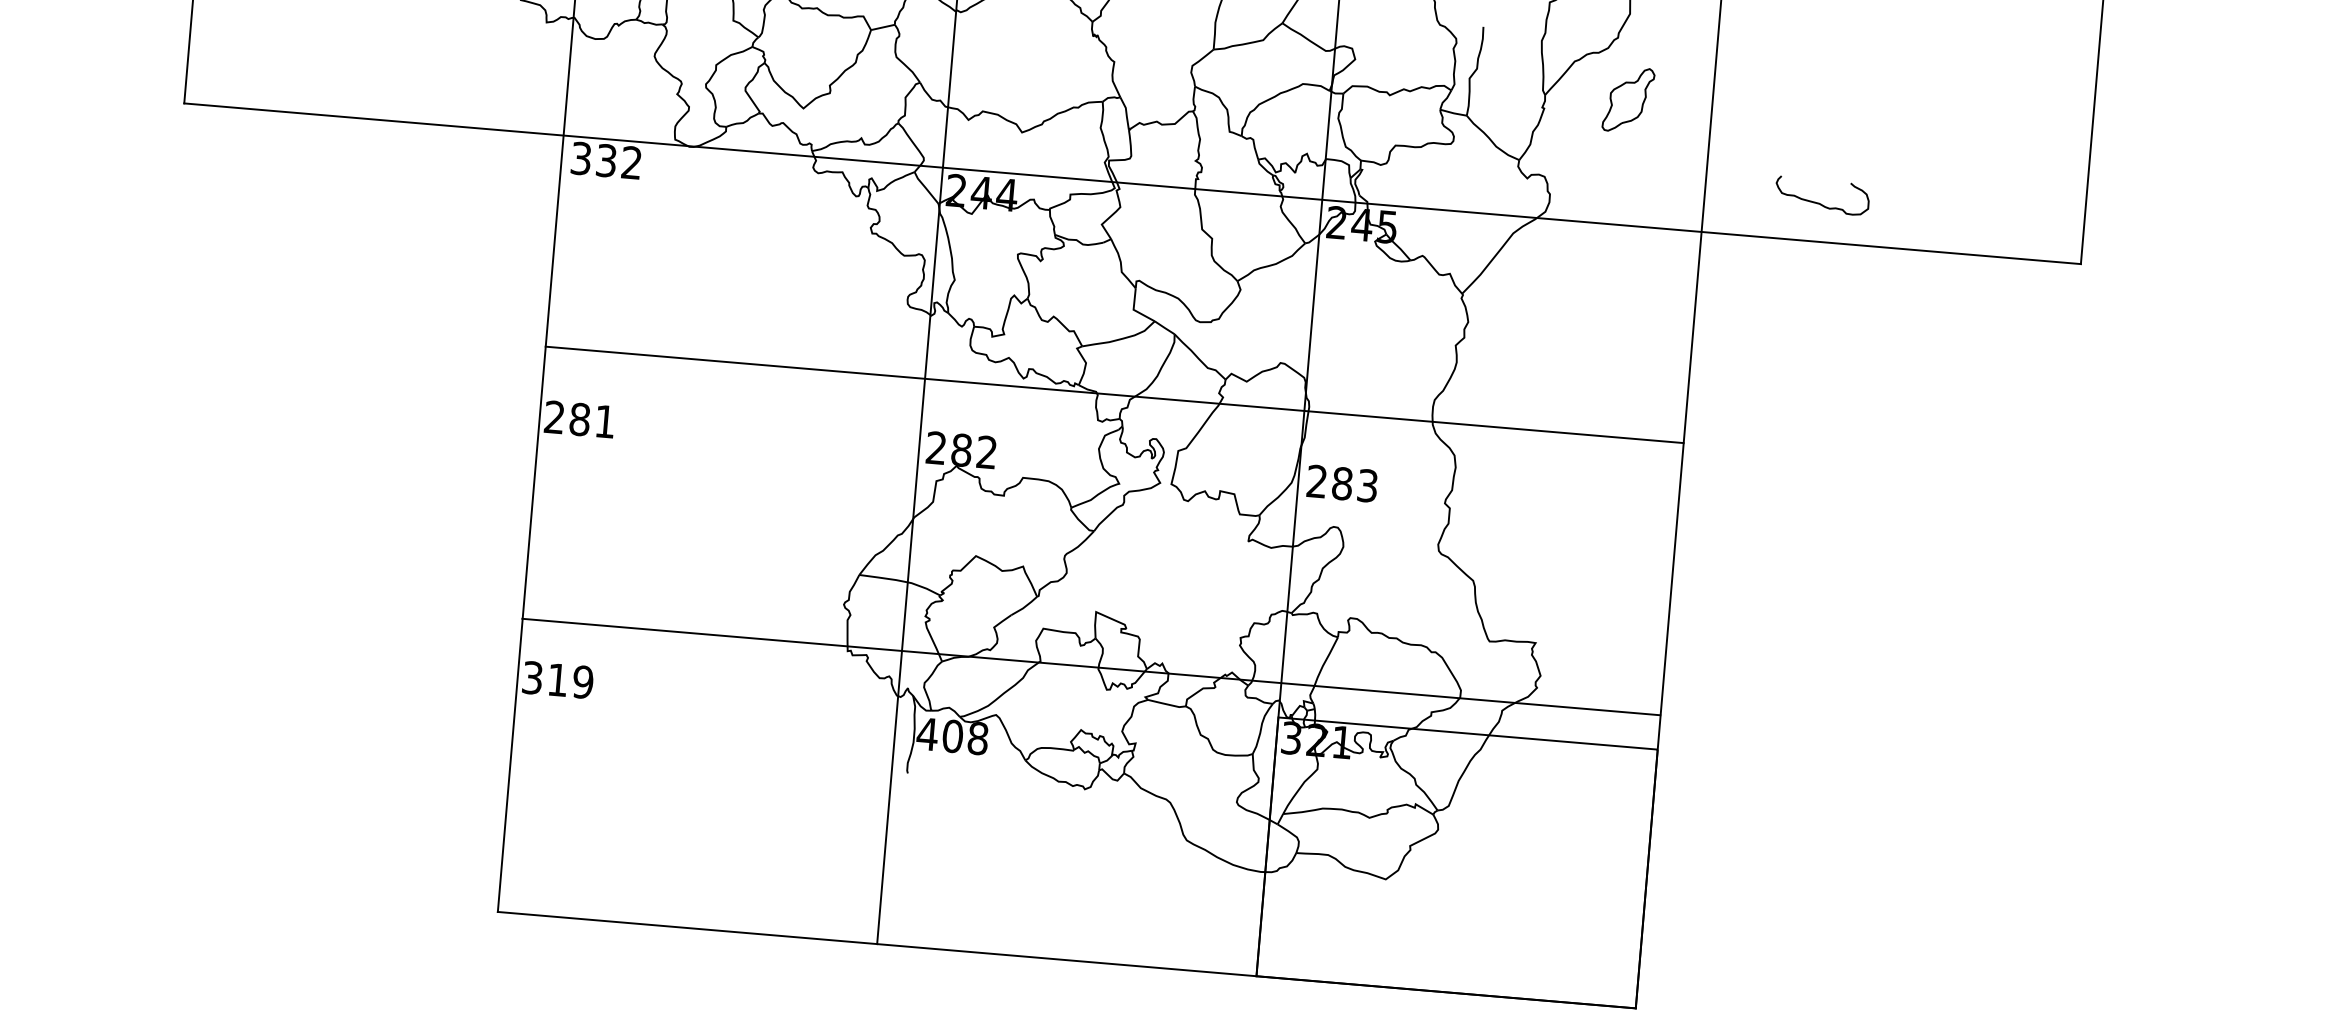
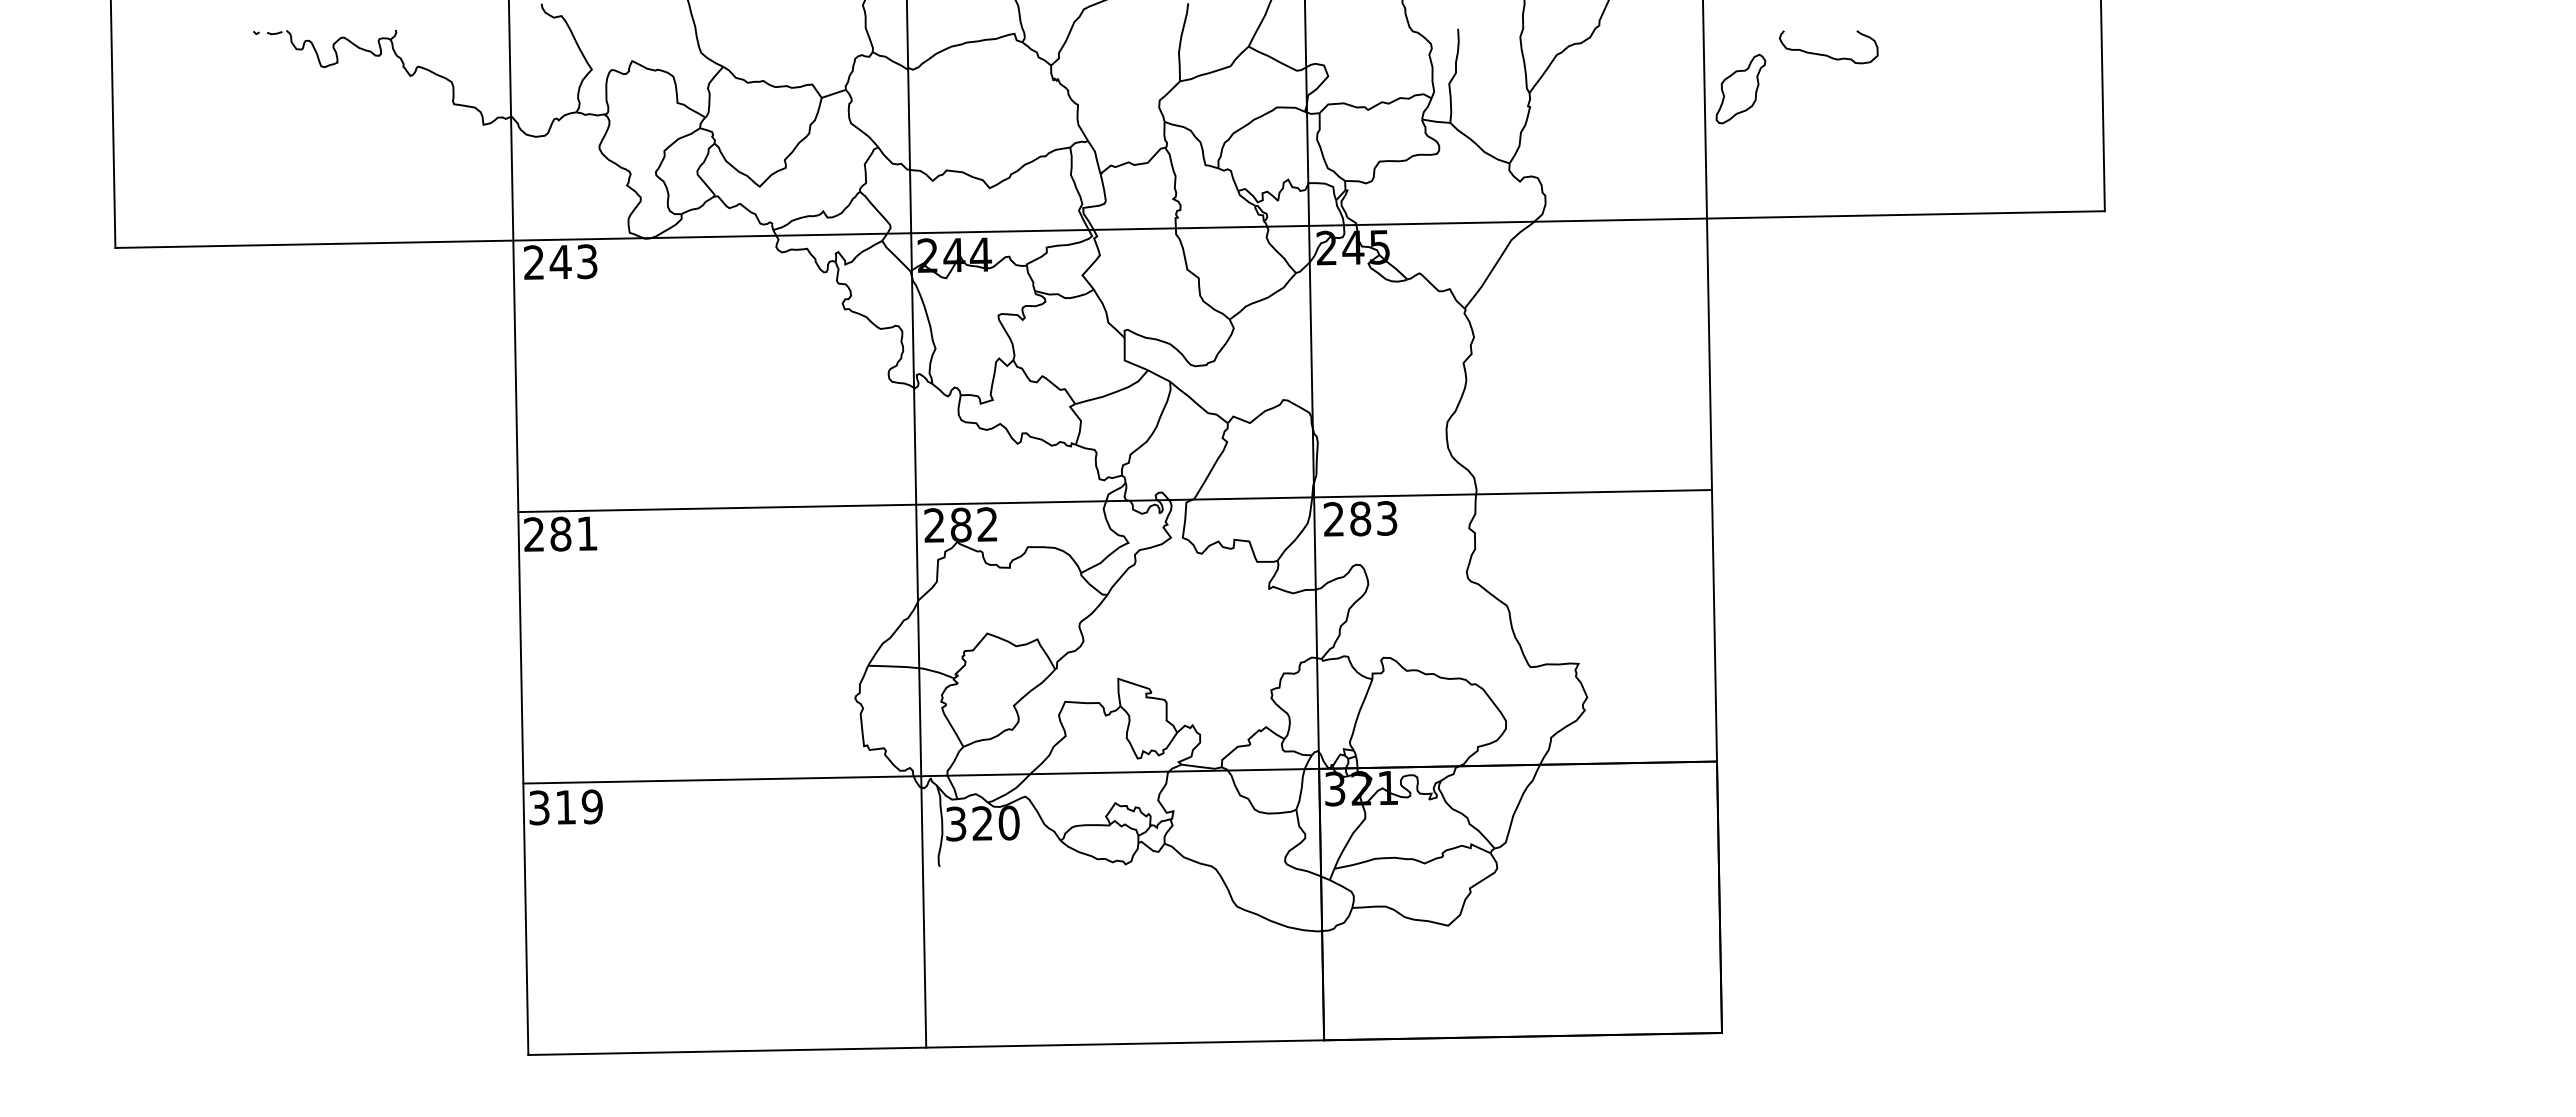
part: (1628, 99) -> (1740, 88), moved
text: (606, 161) -> (560, 262), 332 -> 243
curve: (1819, 202) -> (1826, 54), moved
line: (1114, 395) -> (1115, 501), moved
line: (1091, 667) -> (1120, 772), moved
text: (952, 736) -> (982, 823), 408 -> 320

